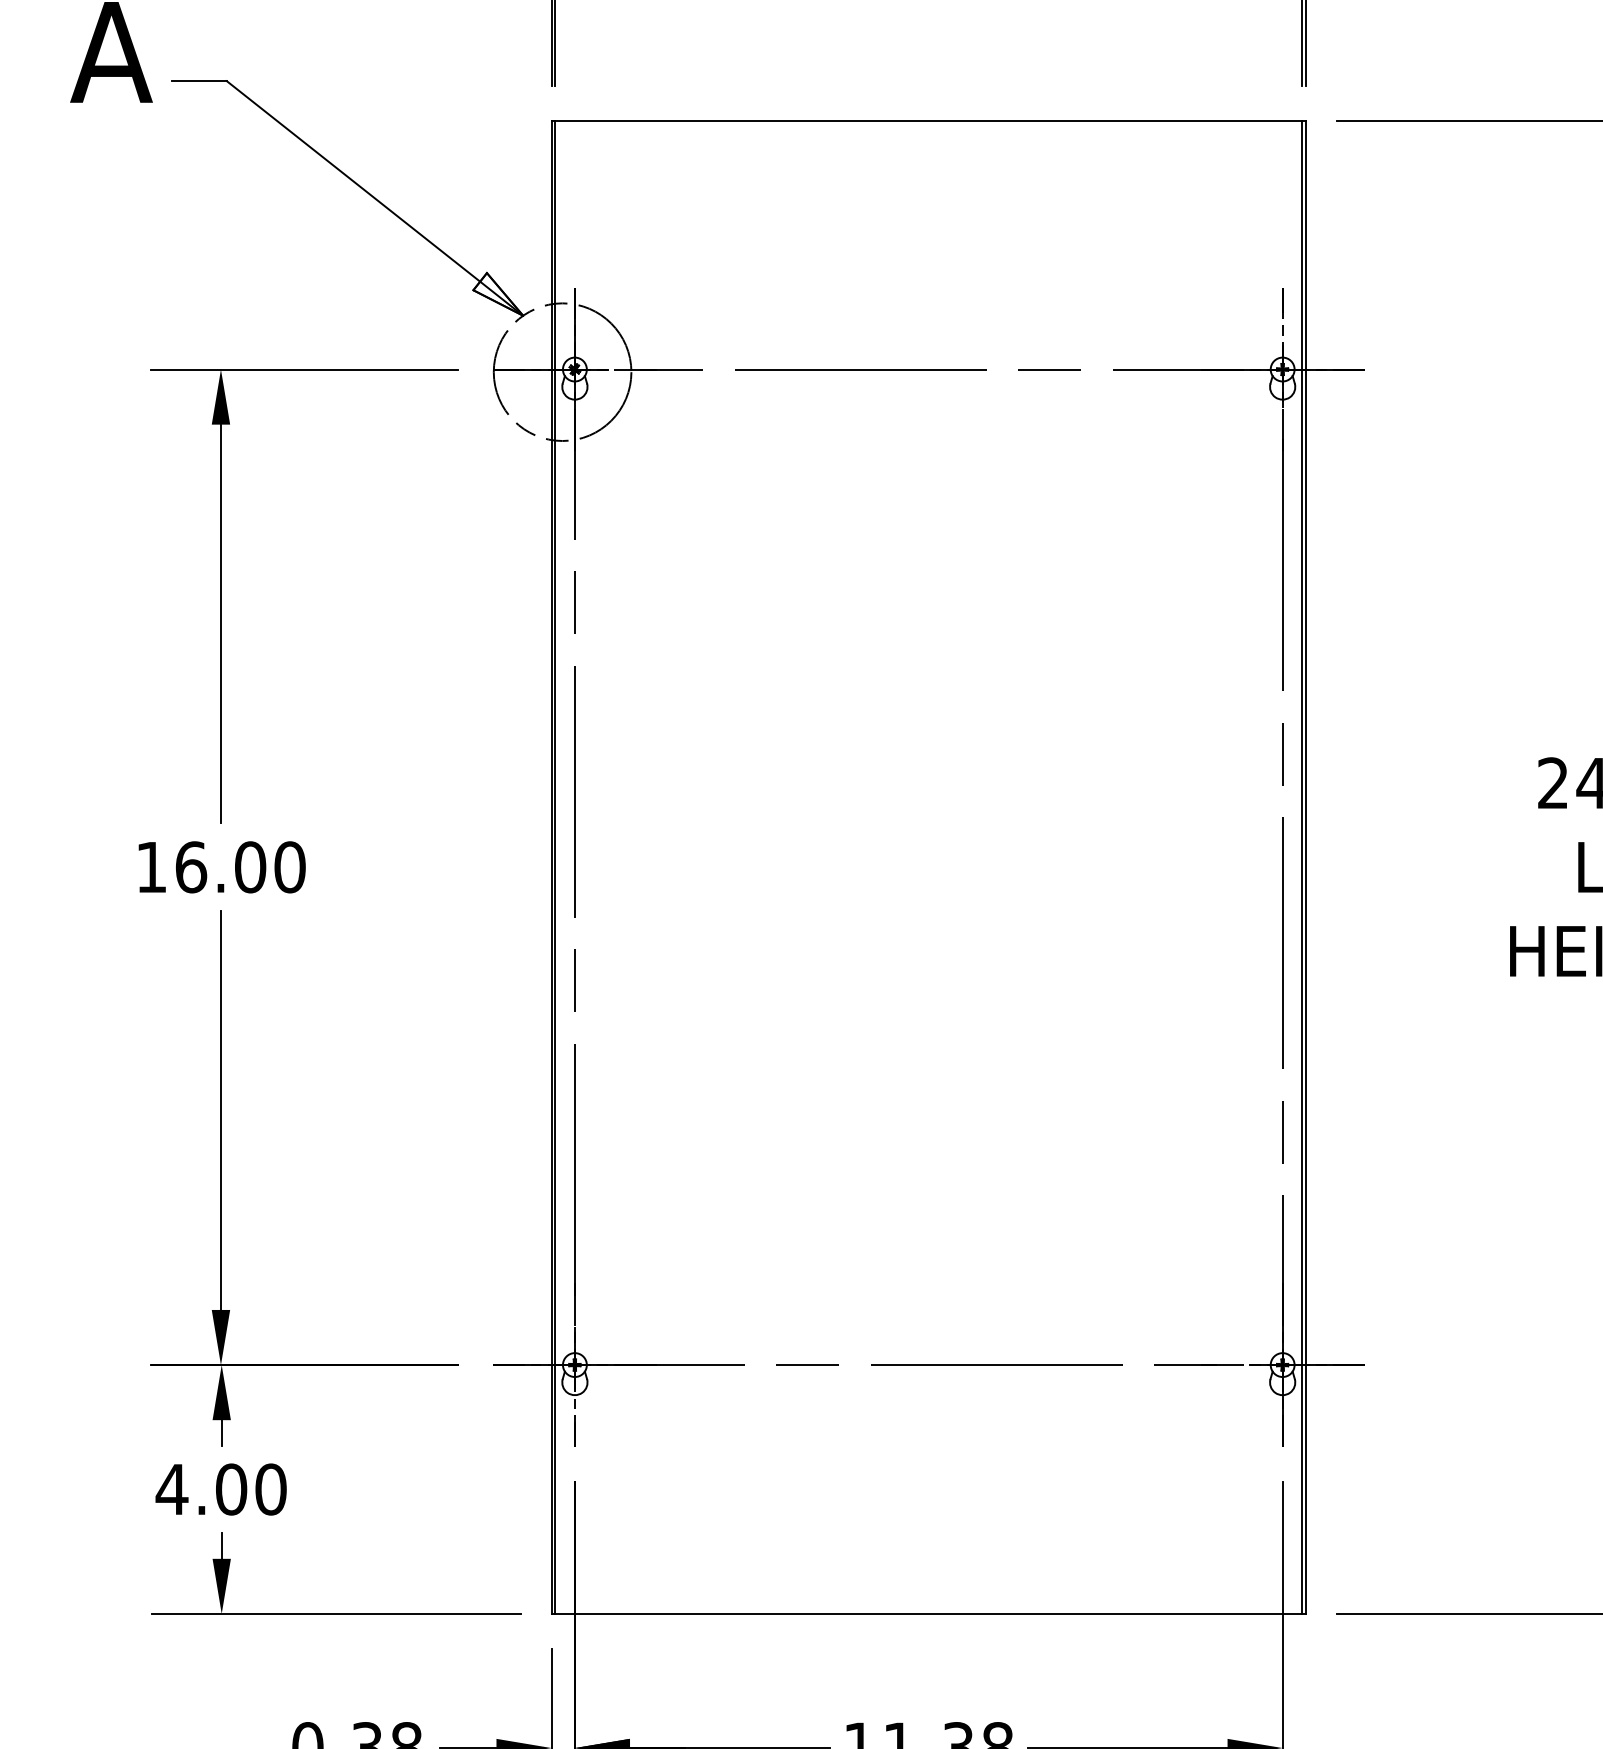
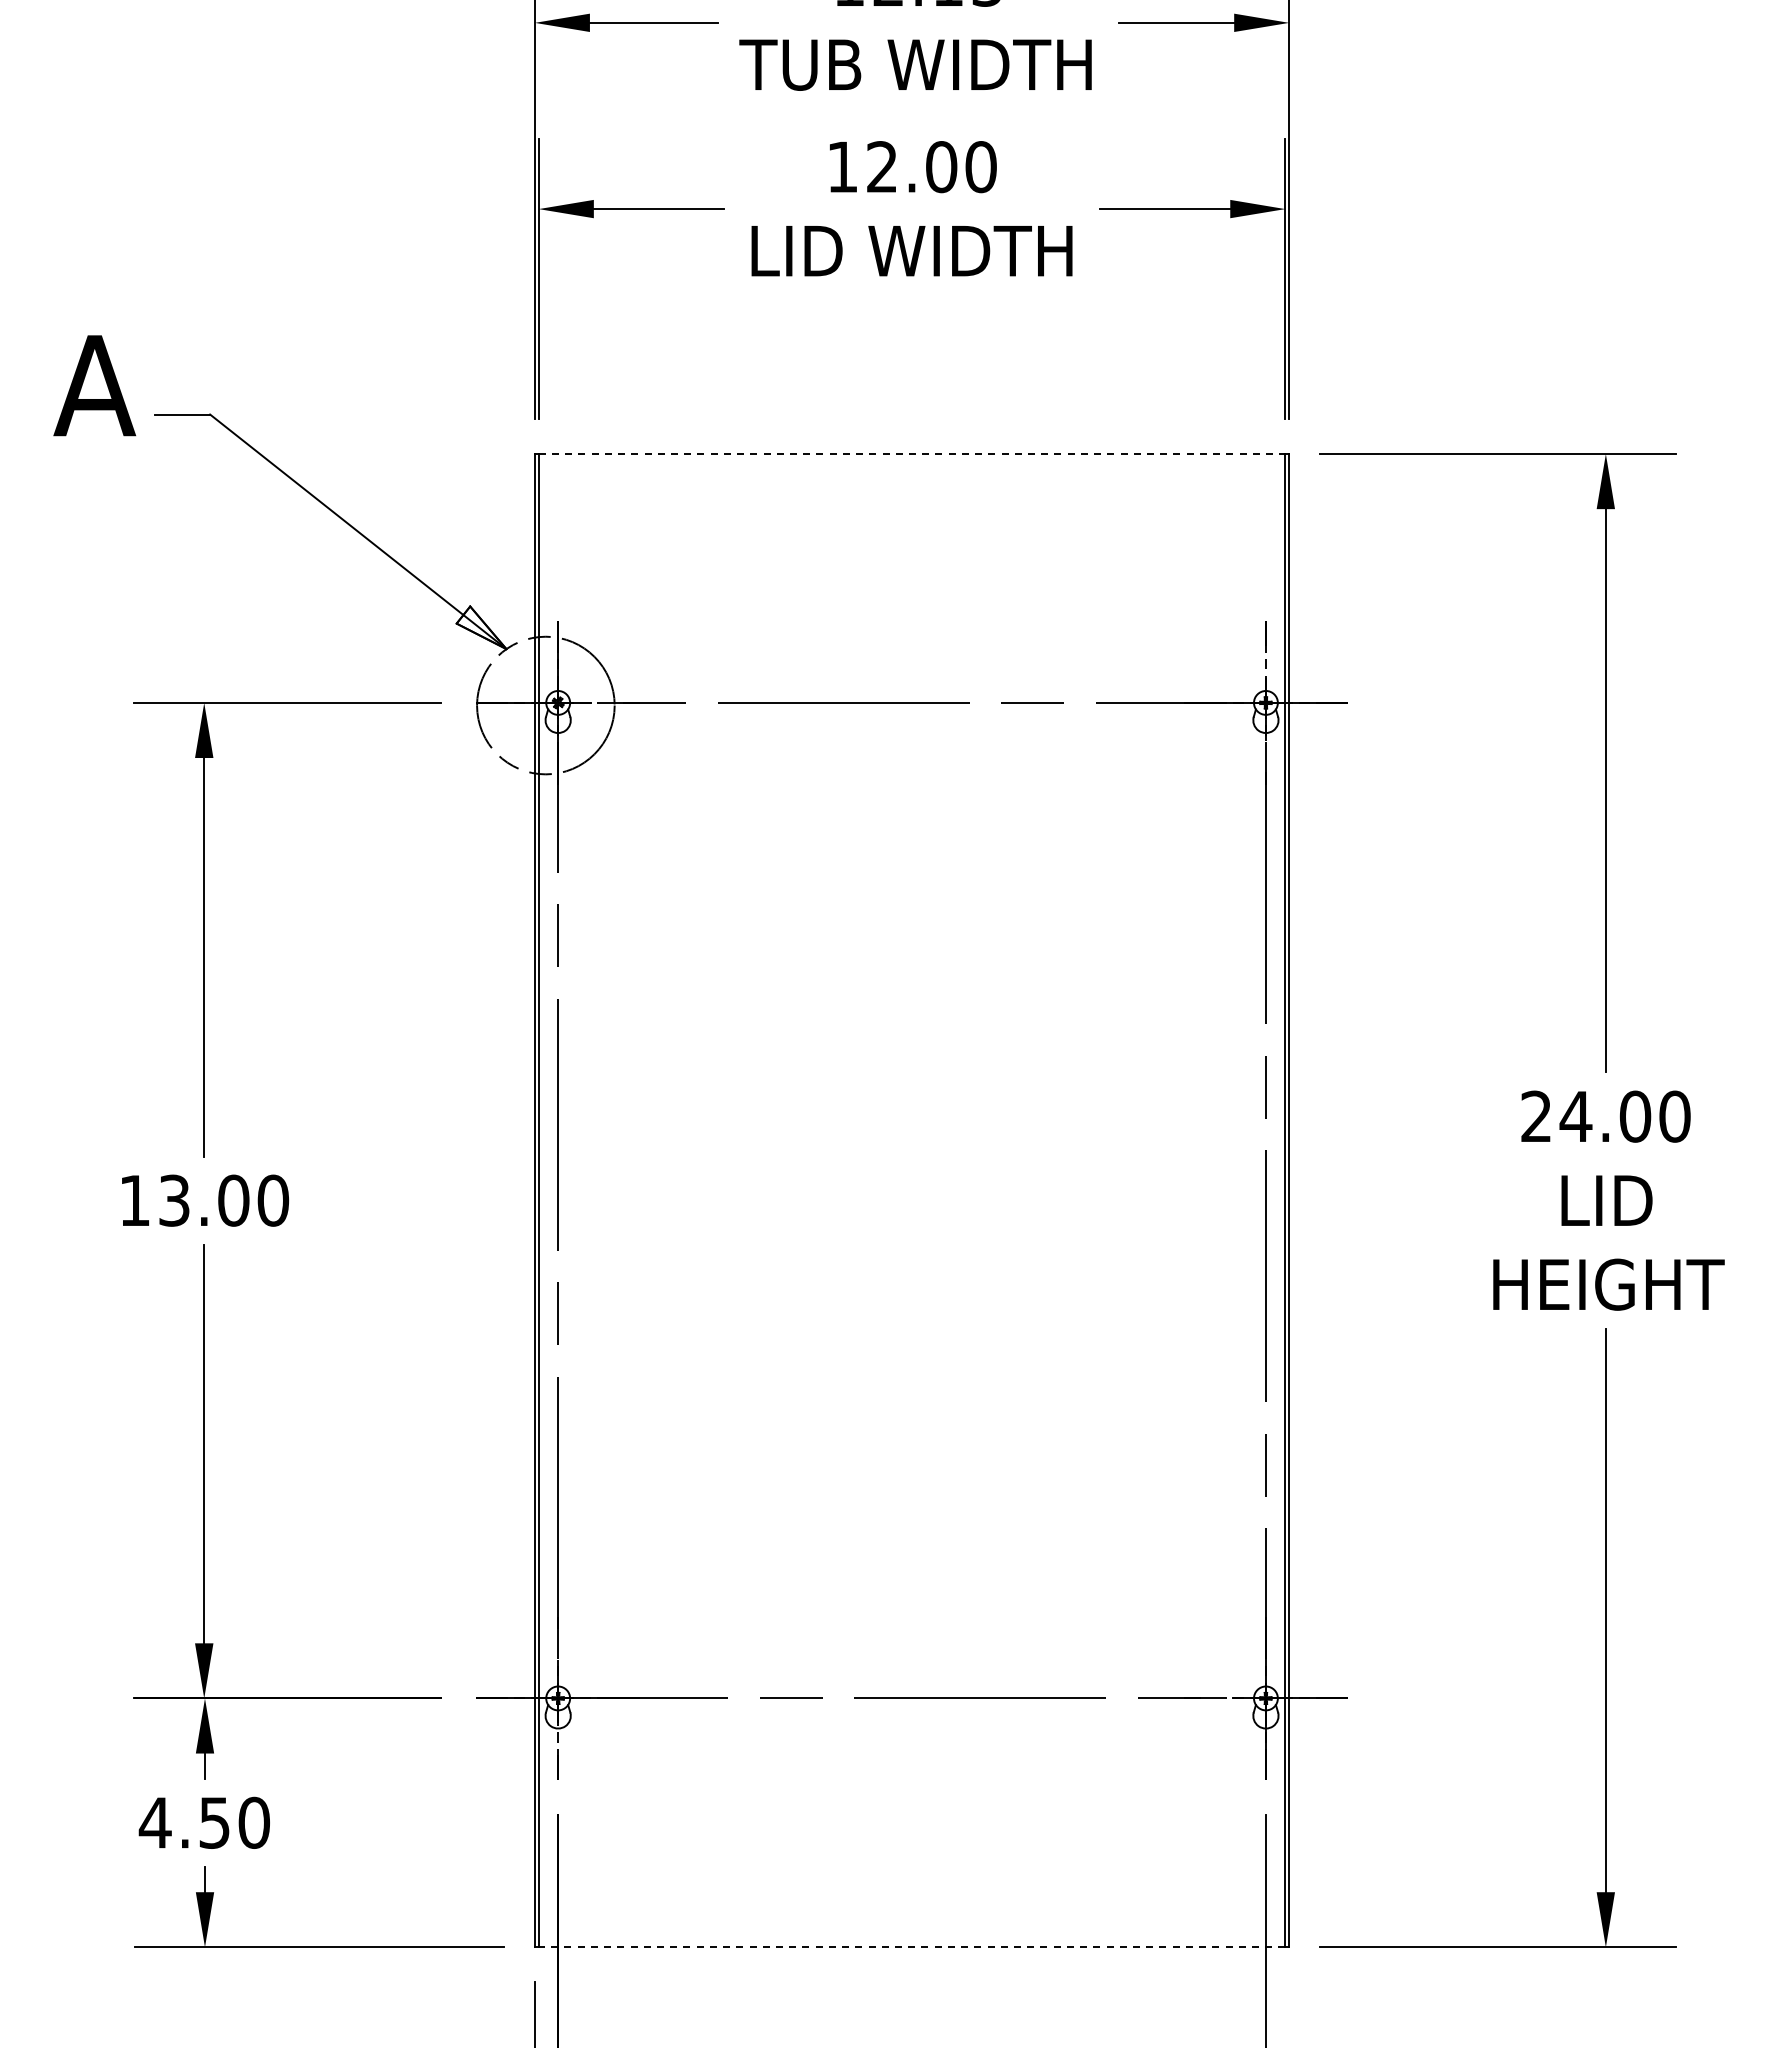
line: (929, 121) -> (912, 454), solid -> dashed
text: (191, 867) -> (174, 1200), 16.00 -> 13.00
text: (231, 1489) -> (214, 1822), 4.00 -> 4.50
line: (928, 1614) -> (911, 1947), solid -> dashed

